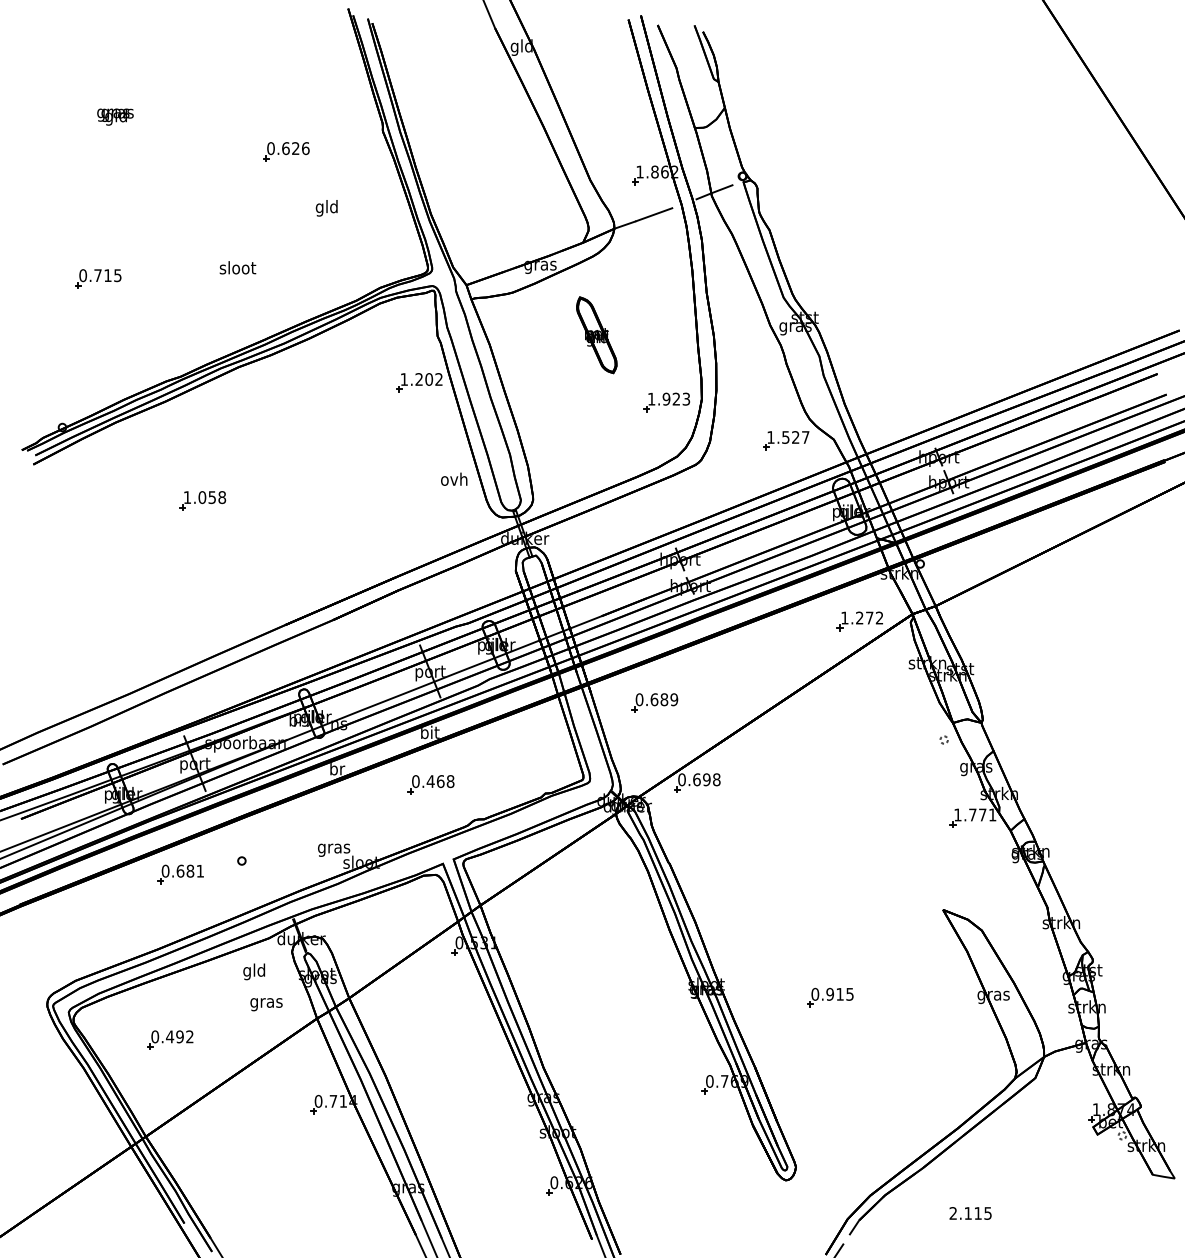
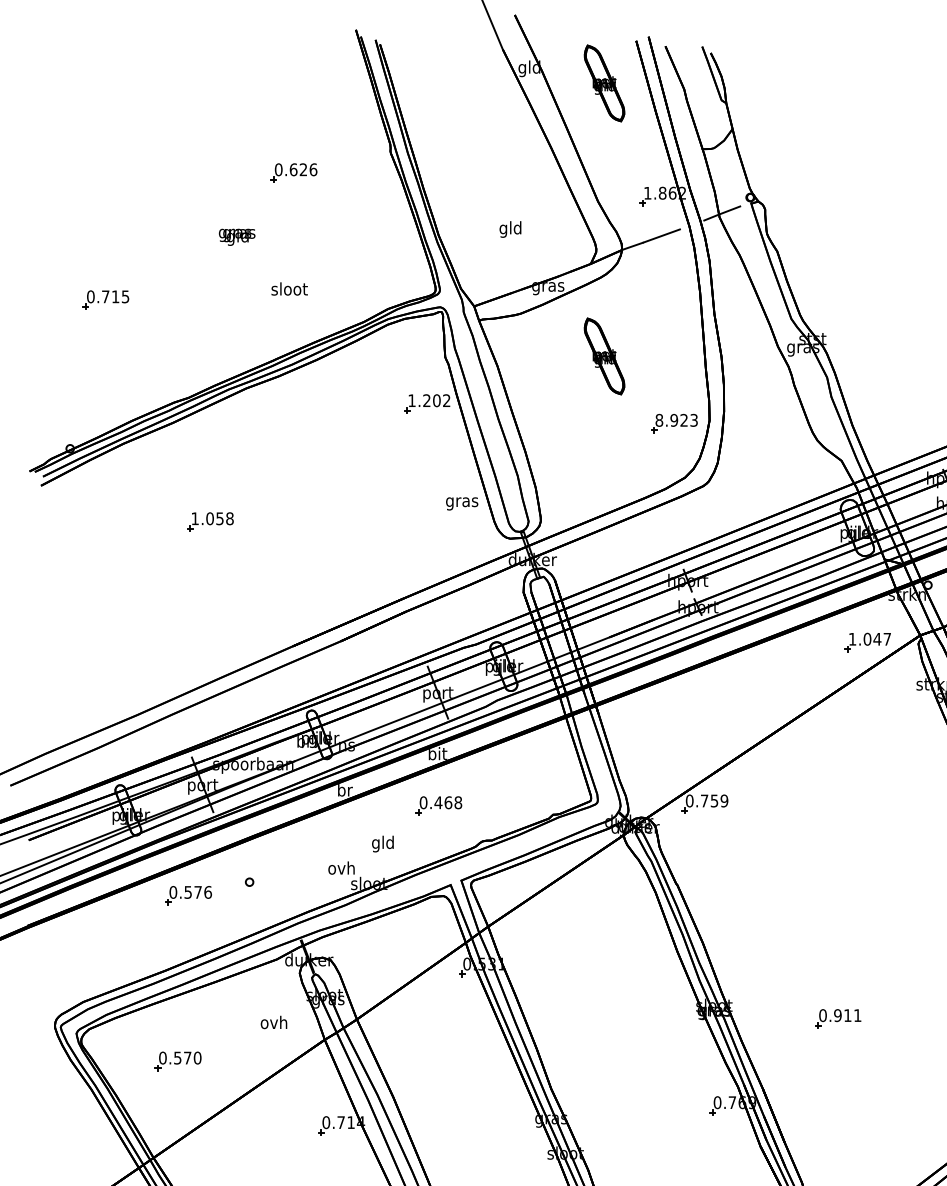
part: (596, 62) -> (604, 83), added
text: (115, 116) -> (237, 236), moved
text: (326, 208) -> (510, 229), moved
text: (237, 267) -> (289, 288), moved
text: (651, 398) -> (659, 419), 1.923 -> 8.923
part: (786, 440) -> (794, 461), removed
text: (454, 480) -> (462, 501), ovh -> gras
text: (869, 617) -> (877, 638), 1.272 -> 1.047
part: (654, 702) -> (662, 723), removed
text: (706, 779) -> (714, 800), 0.698 -> 0.759
text: (334, 848) -> (342, 869), gras -> ovh
text: (190, 870) -> (198, 891), 0.681 -> 0.576
text: (254, 971) -> (383, 843), moved
text: (849, 994) -> (857, 1015), 0.915 -> 0.911
text: (266, 1002) -> (274, 1023), gras -> ovh
text: (179, 1036) -> (187, 1057), 0.492 -> 0.570

